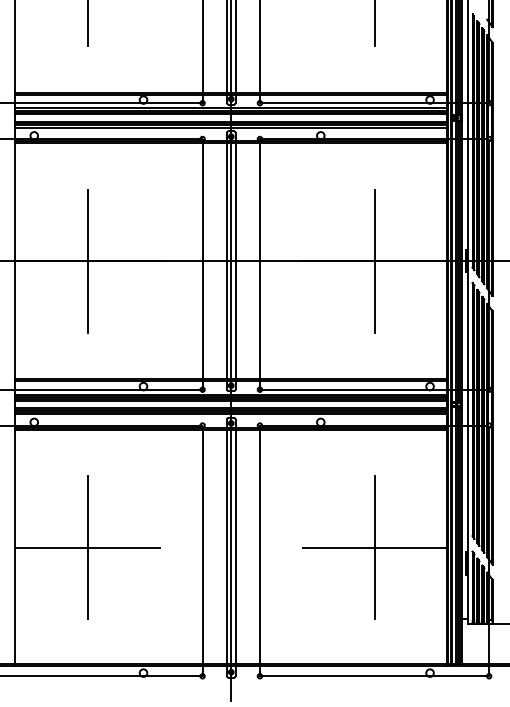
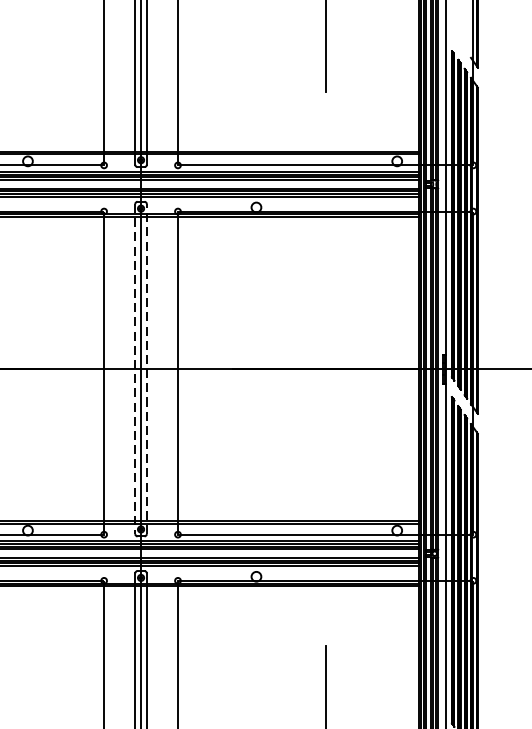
line: (235, 260) -> (146, 368), solid -> dashed
line: (374, 260) -> (325, 368), removed
line: (226, 261) -> (134, 369), solid -> dashed

